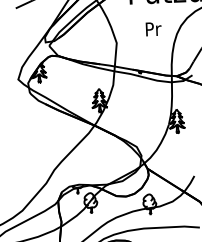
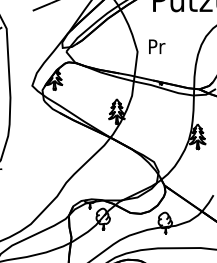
text: (154, 28) -> (157, 46), moved

